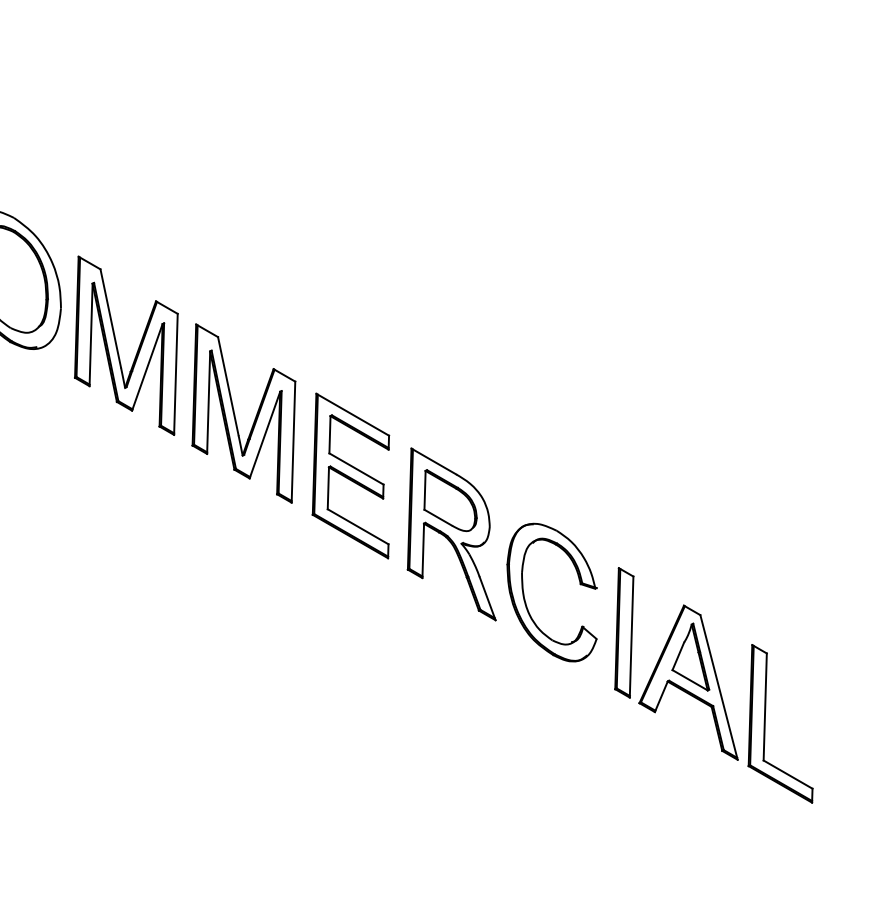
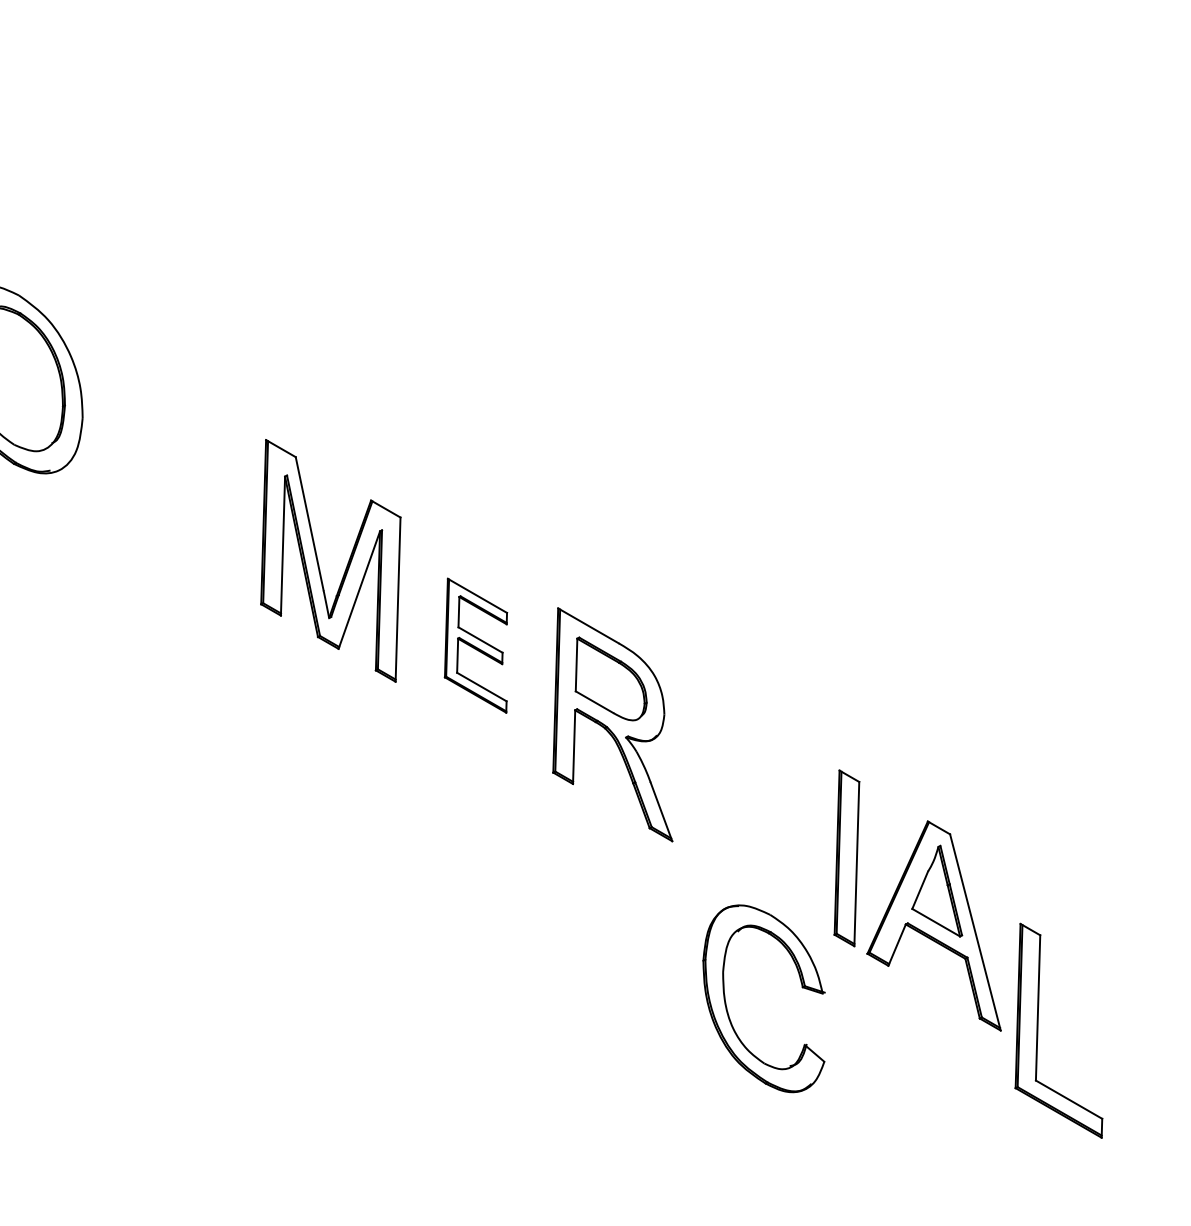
part: (117, 346) -> (159, 470), removed
part: (350, 475) -> (475, 645), size x0.6
part: (525, 599) -> (727, 1007), moved
part: (765, 723) -> (1038, 1030), moved

